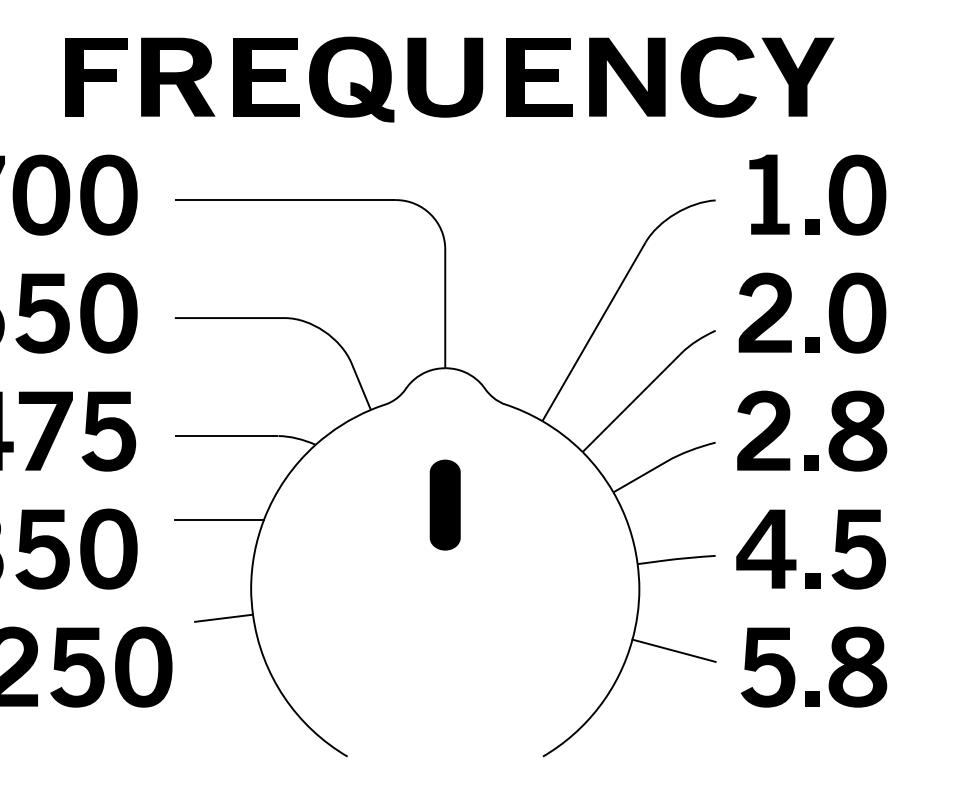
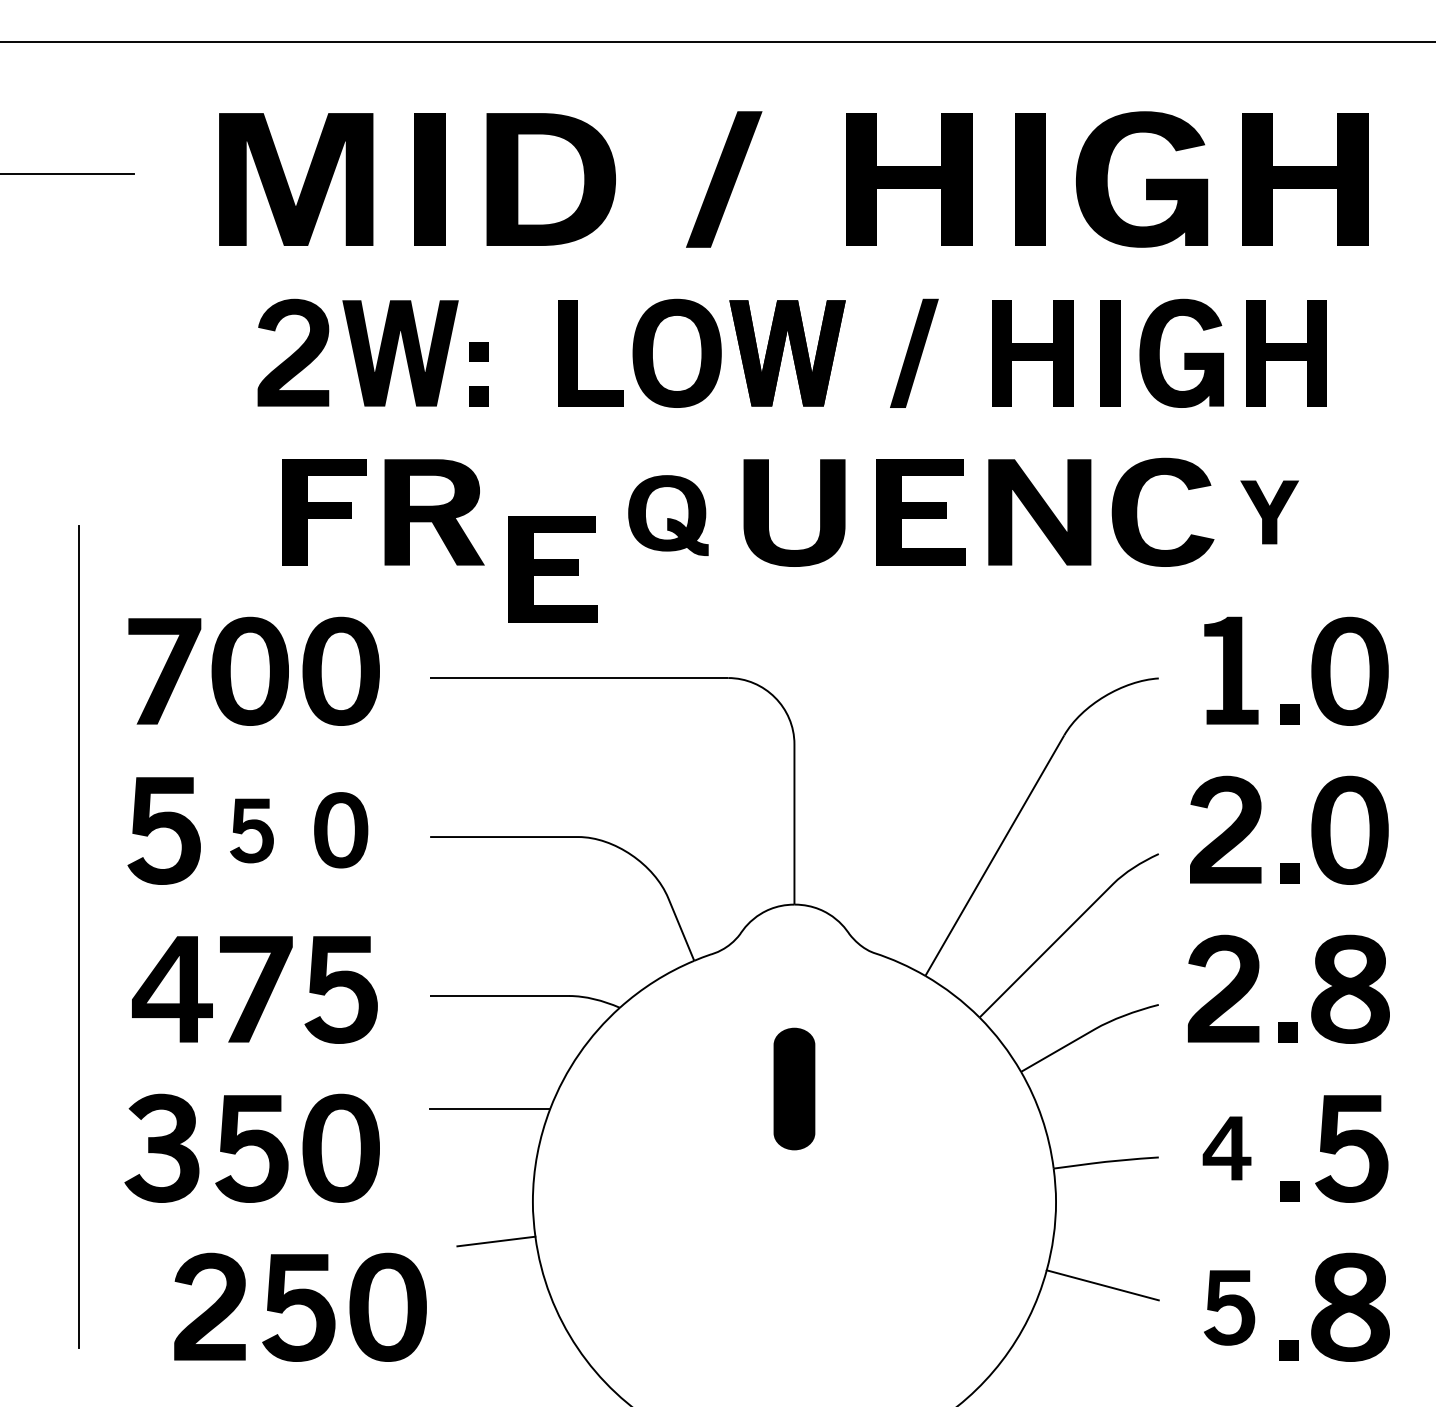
part: (265, 77) -> (552, 569), moved
part: (797, 77) -> (1269, 512), size x0.6
part: (351, 79) -> (668, 515), size x0.7
part: (108, 312) -> (340, 829), size x0.7
part: (42, 313) -> (251, 830), size x0.6
part: (765, 549) -> (1226, 1148), size x0.6
part: (768, 667) -> (1229, 1307), size x0.7

